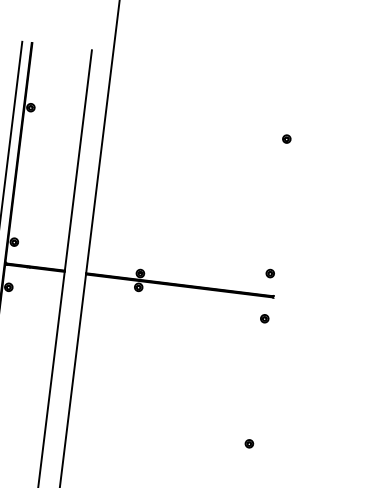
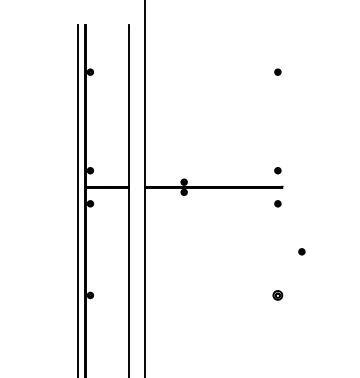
part: (288, 387) -> (301, 251), added
part: (248, 443) -> (277, 295), size x1.6

